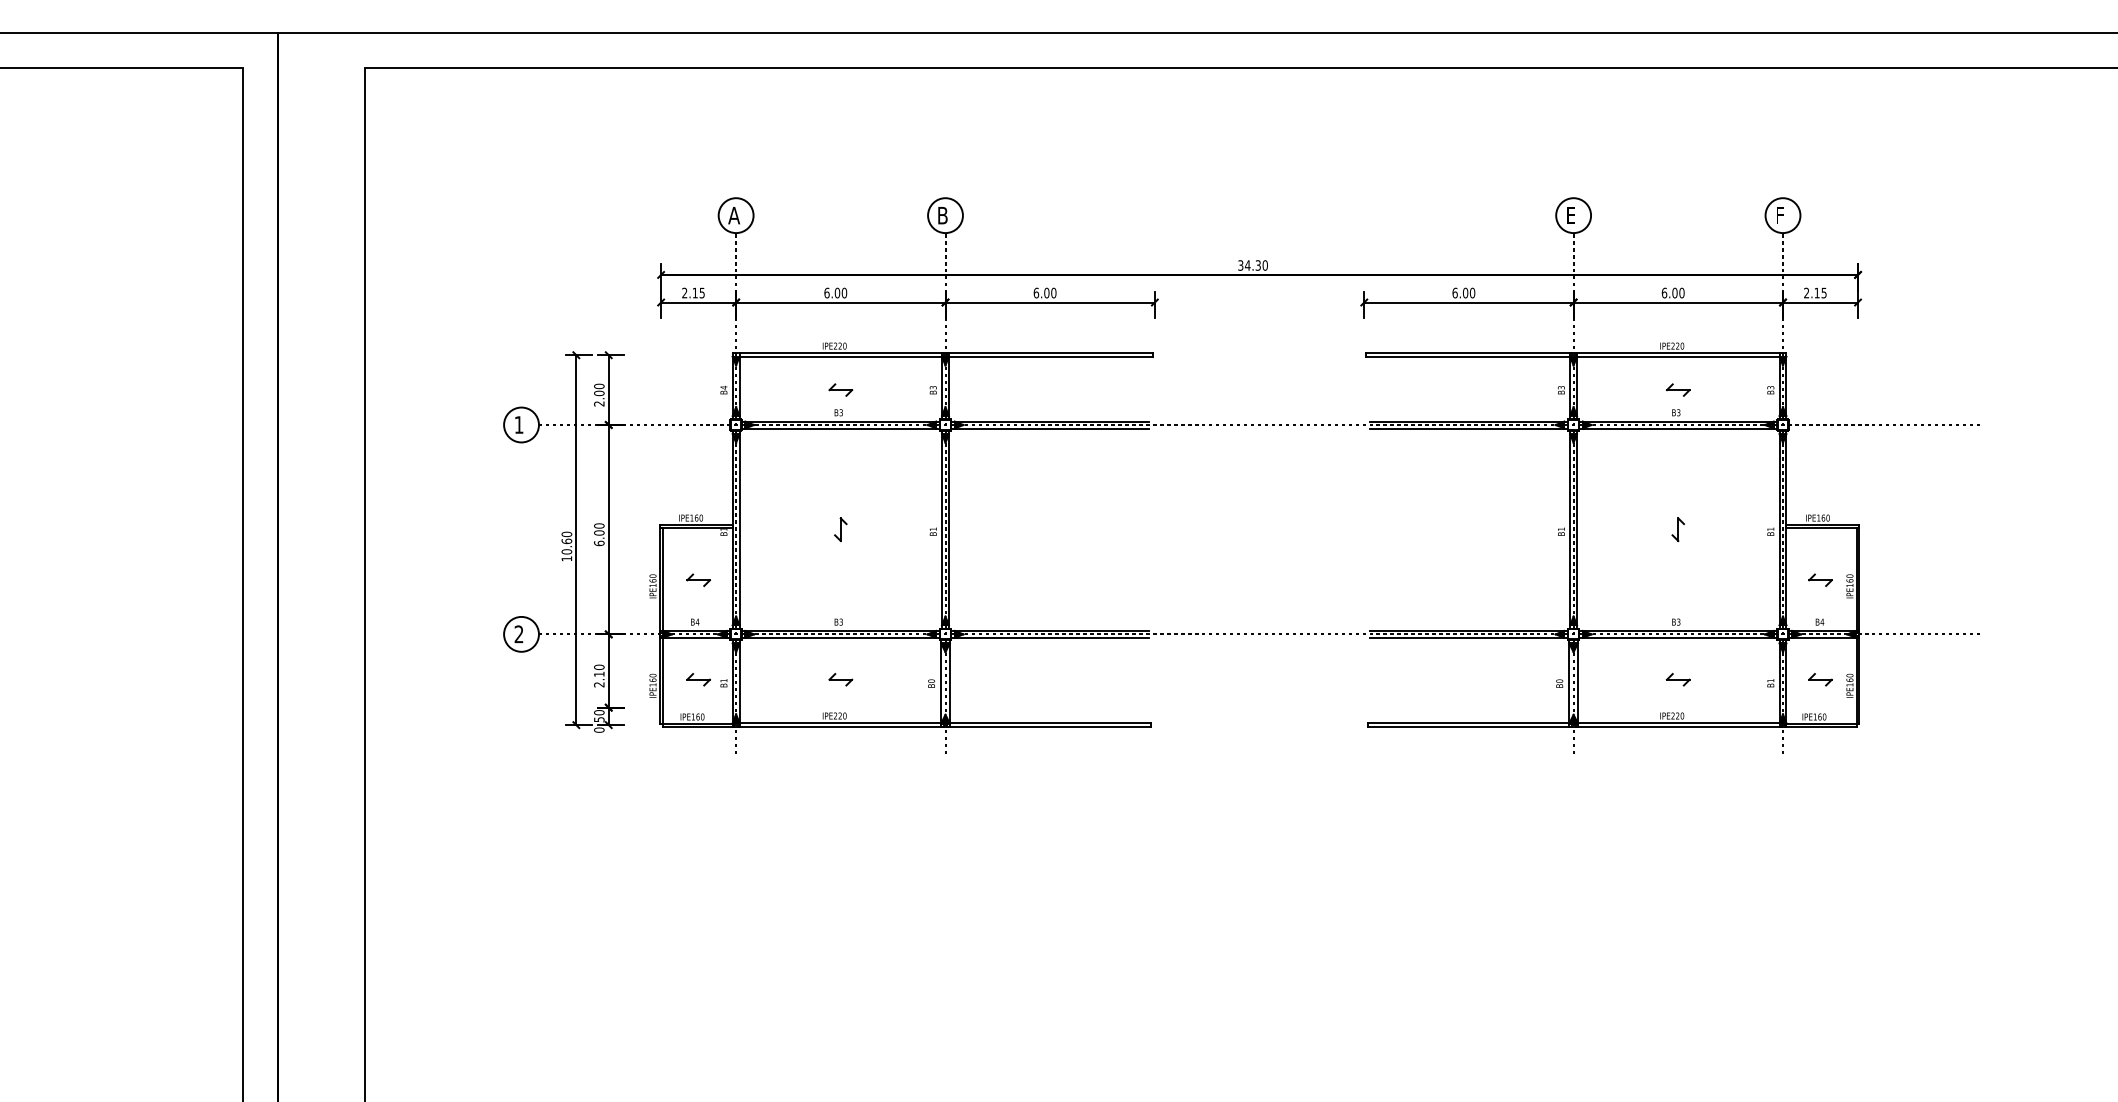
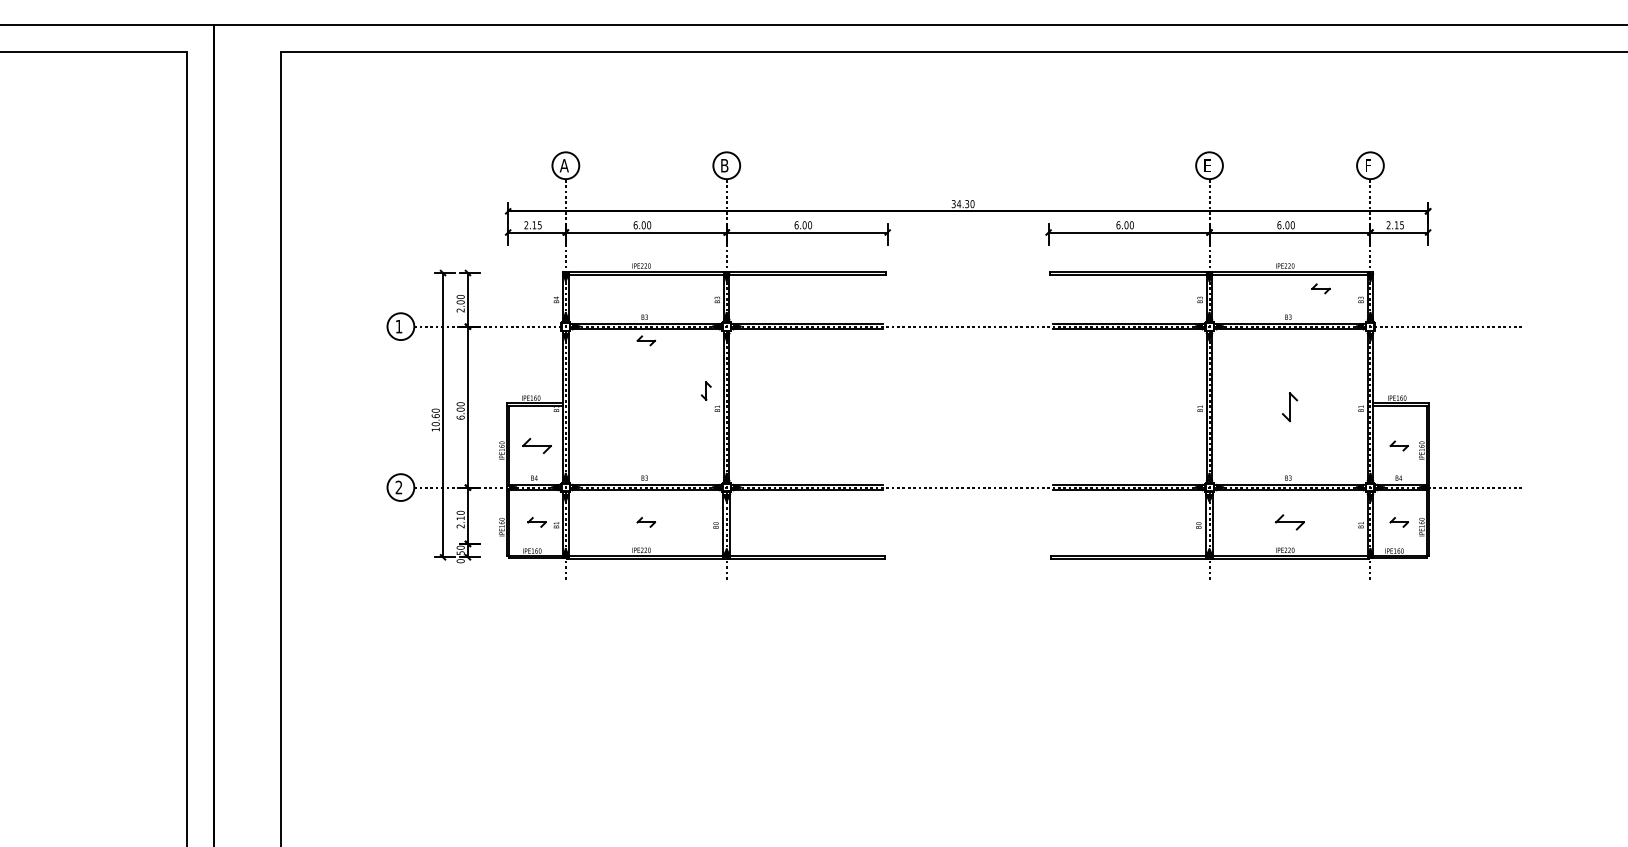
part: (841, 389) -> (646, 340), moved
part: (1677, 389) -> (1320, 288), moved
part: (839, 528) -> (705, 390), moved
part: (1677, 528) -> (1289, 406), size x1.6
part: (697, 579) -> (536, 445), size x1.6
part: (1677, 679) -> (1289, 522), size x1.6

